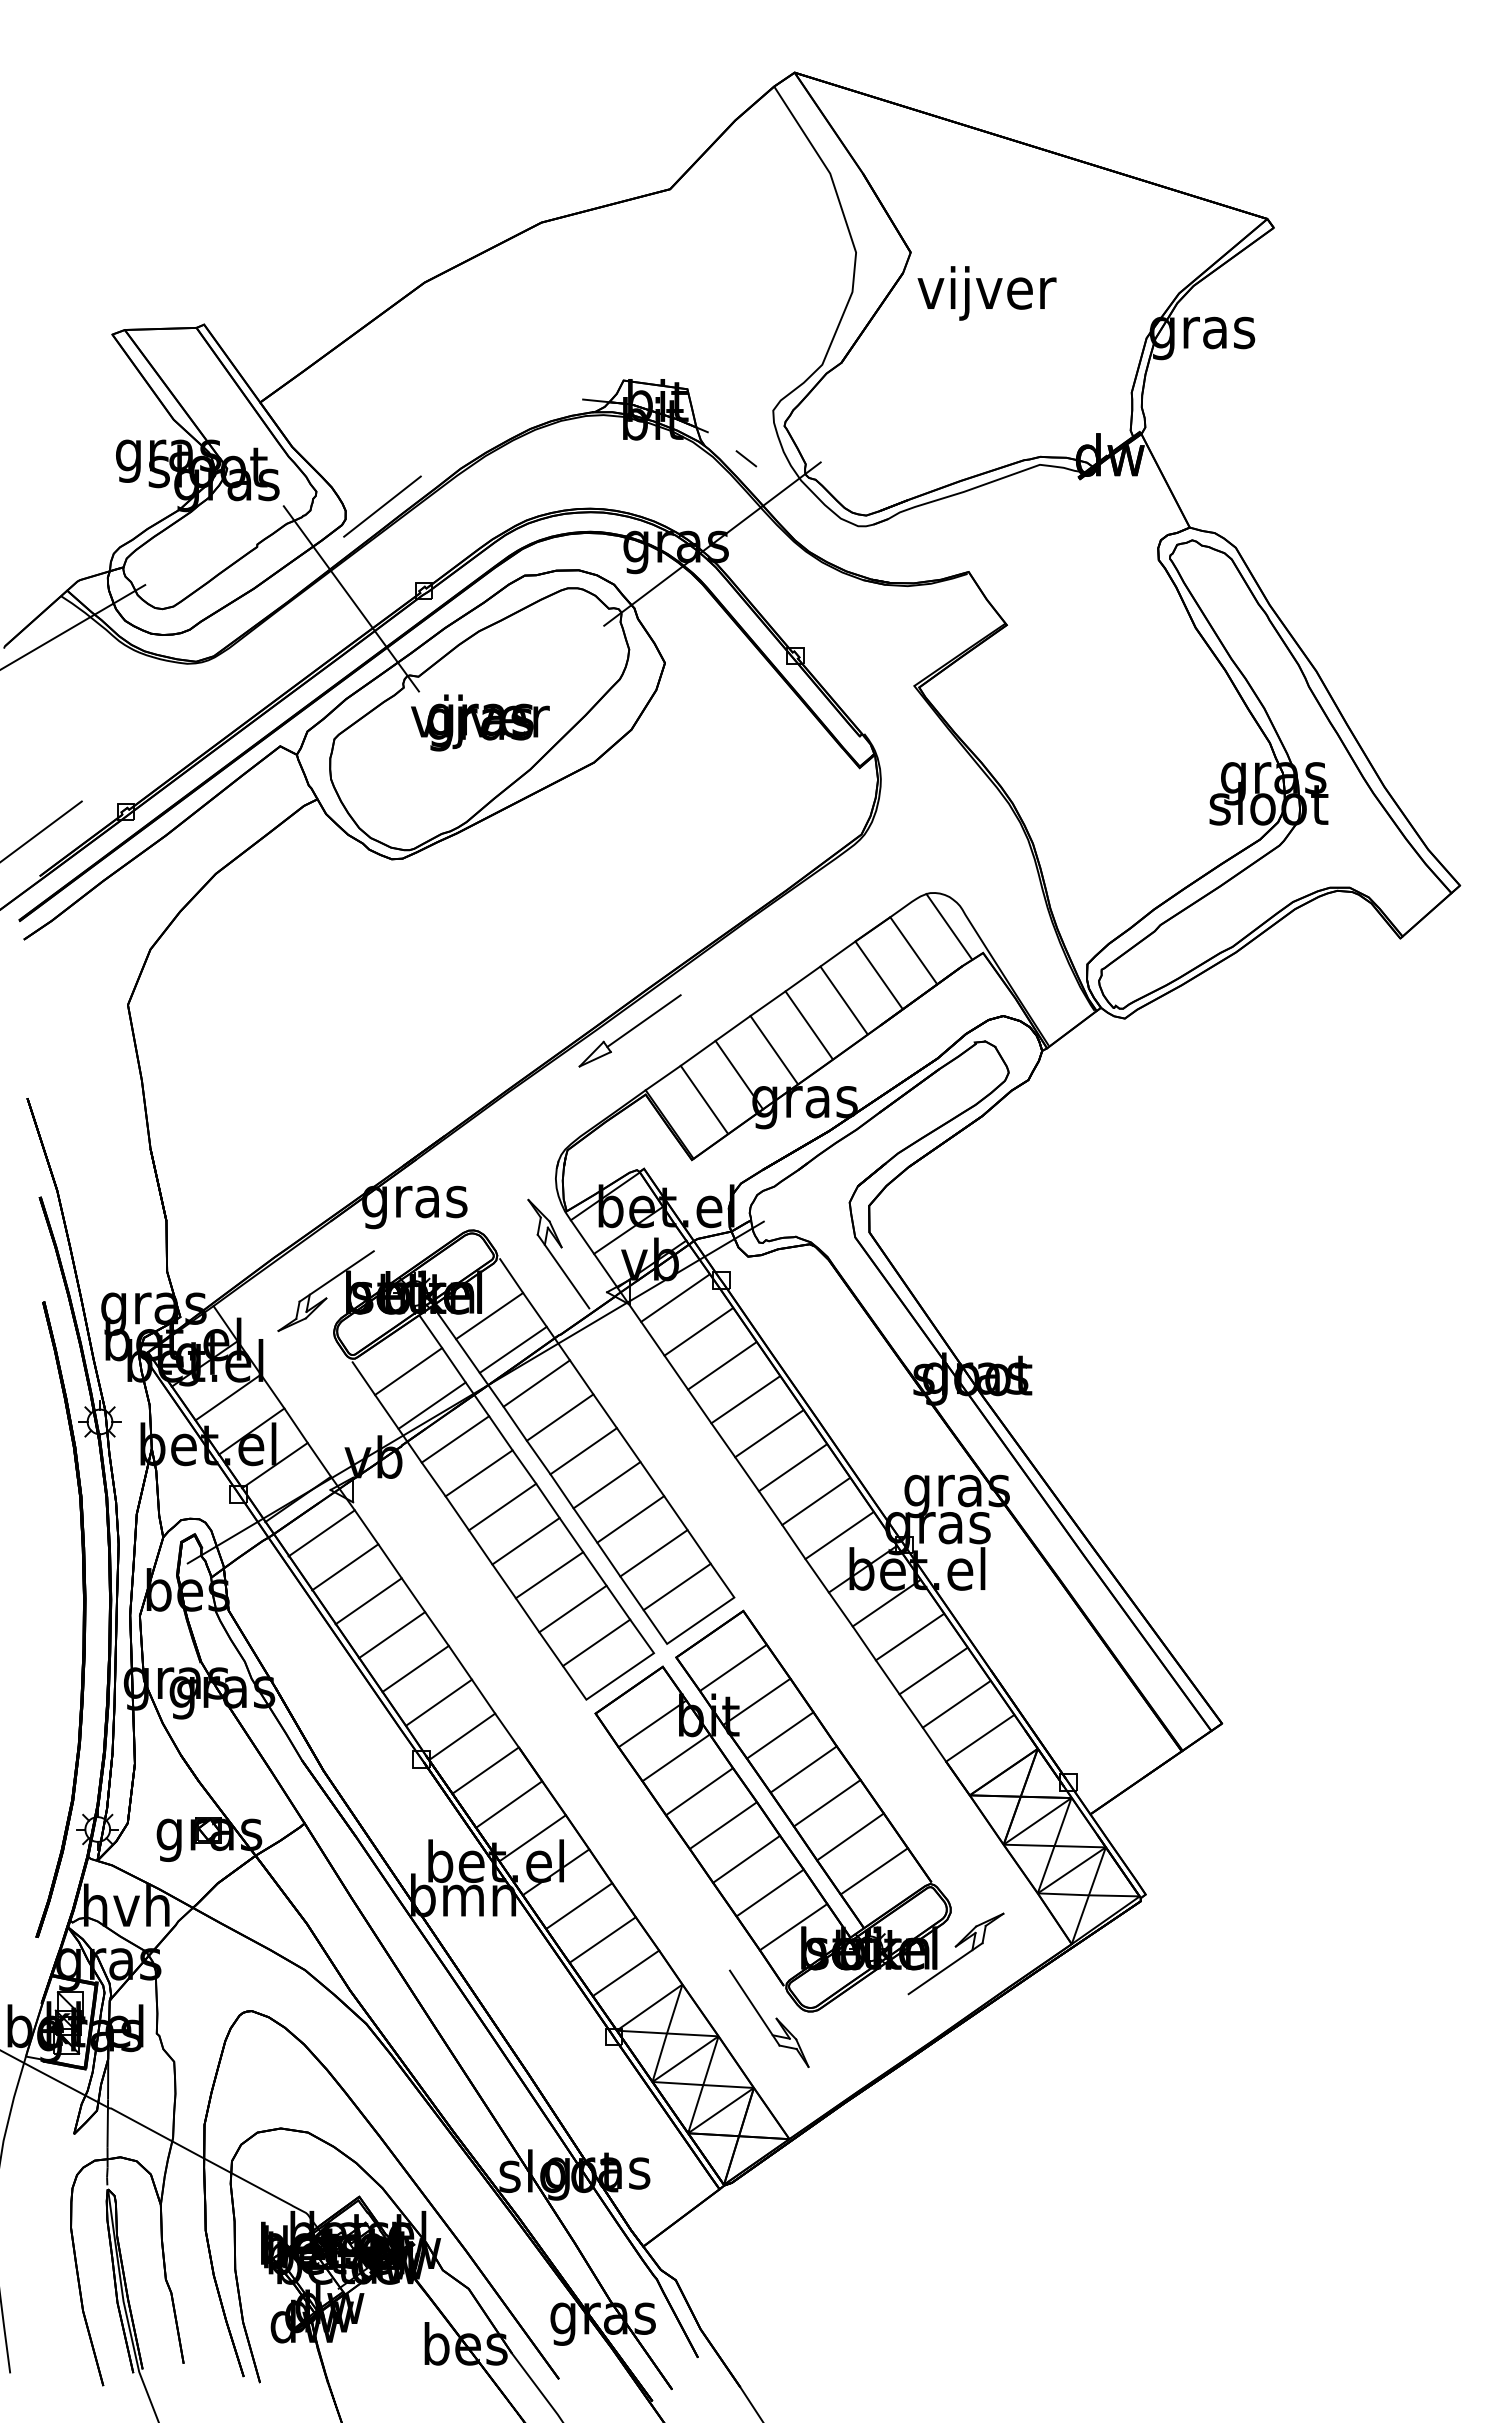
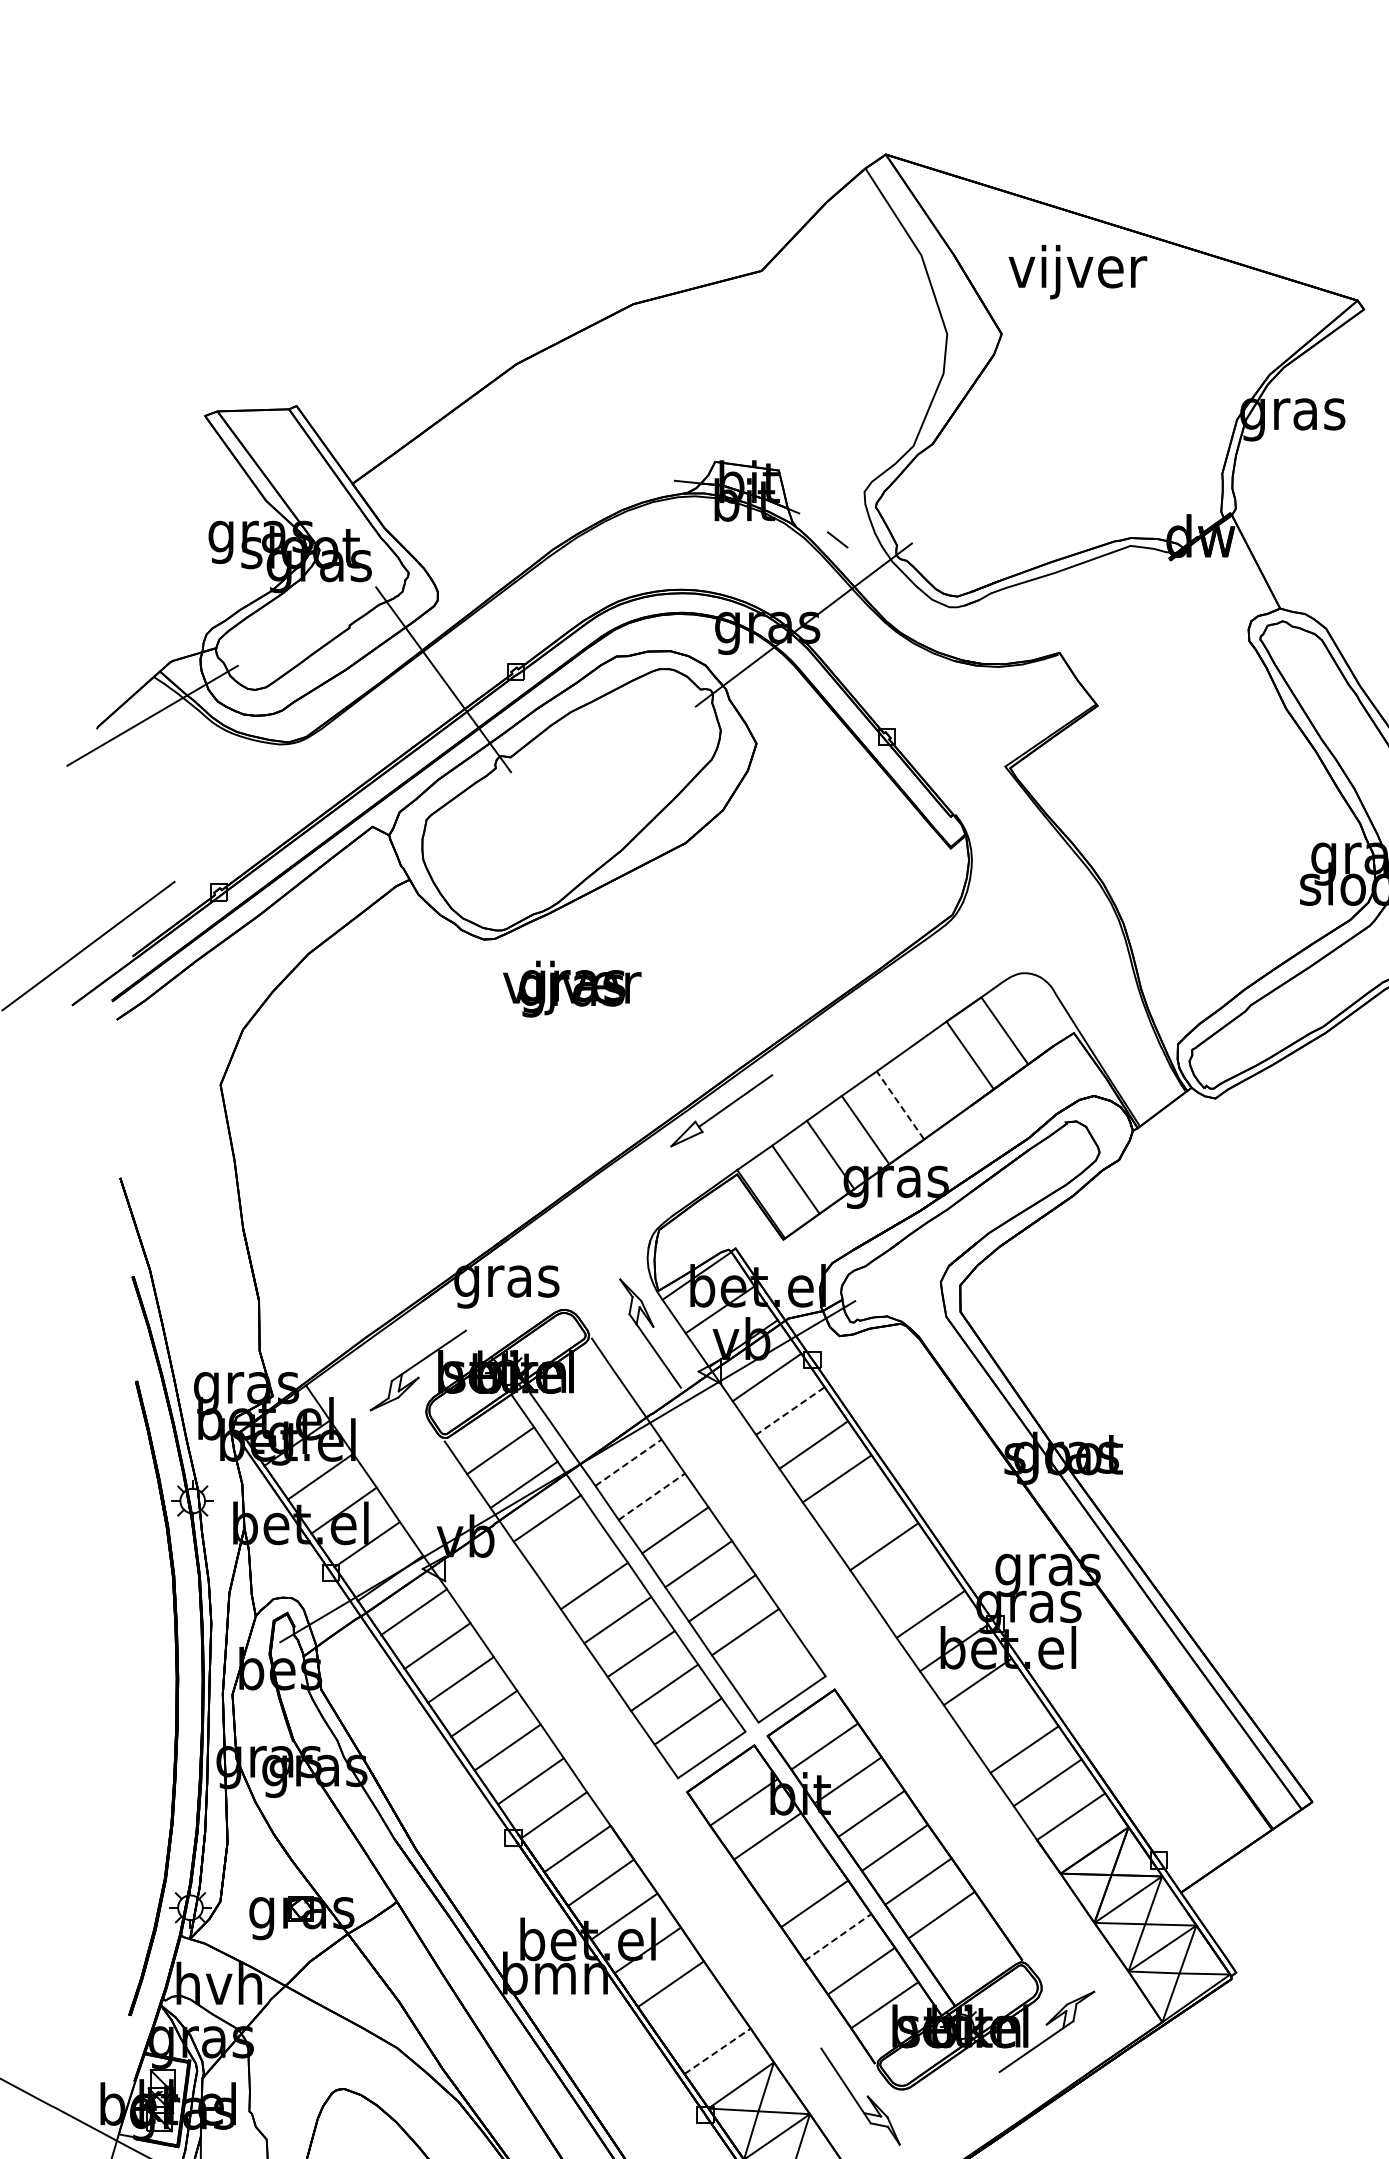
text: (986, 293) -> (1077, 272), moved
line: (382, 506) -> (474, 587), removed
text: (480, 722) -> (572, 988), moved
line: (949, 926) -> (1040, 1006), removed
line: (843, 1000) -> (934, 1080), removed
line: (808, 1024) -> (899, 1104), solid -> dashed
line: (489, 1315) -> (581, 1394), removed
line: (698, 1331) -> (789, 1410), solid -> dashed
line: (512, 1349) -> (604, 1428), removed
line: (537, 1383) -> (629, 1462), solid -> dashed
line: (560, 1417) -> (652, 1496), solid -> dashed
line: (769, 1433) -> (860, 1512), removed
line: (478, 1473) -> (570, 1552), removed
line: (815, 1501) -> (906, 1580), removed
line: (676, 1586) -> (767, 1665), removed
line: (909, 1636) -> (1000, 1715), removed
line: (699, 1791) -> (790, 1869), removed
line: (746, 1859) -> (837, 1937), solid -> dashed
line: (873, 1871) -> (964, 1949), removed
line: (602, 1939) -> (694, 2017), removed
line: (626, 1973) -> (718, 2051), solid -> dashed

